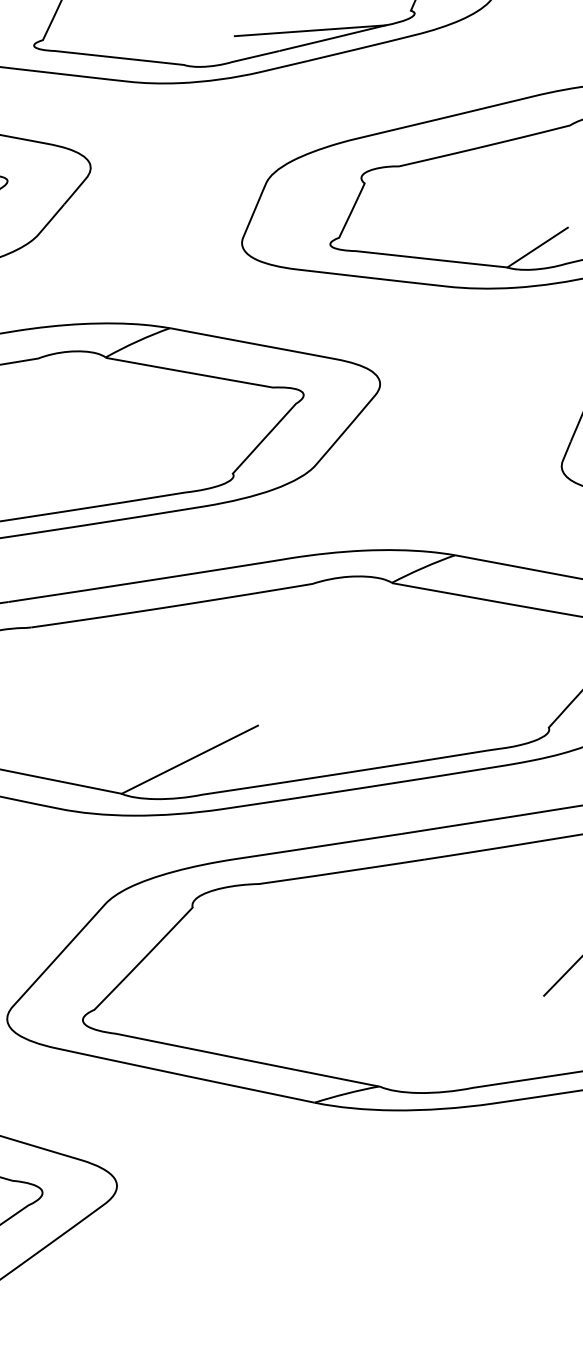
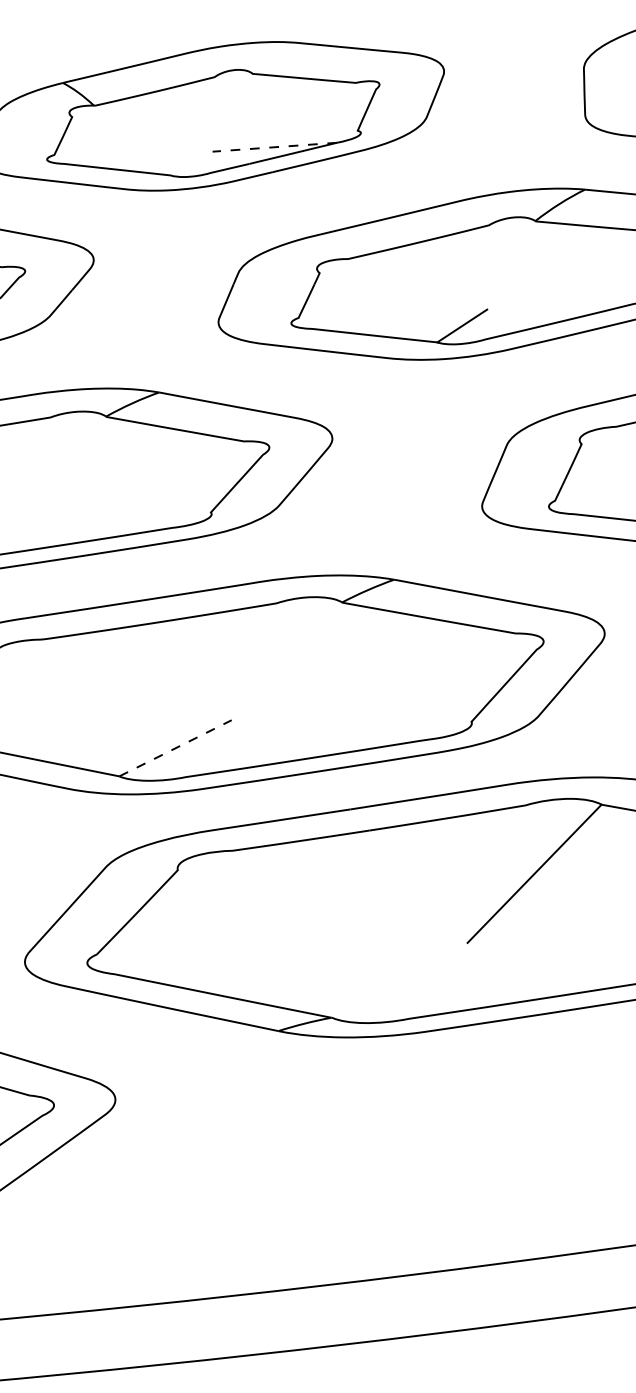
line: (309, 31) -> (274, 147), solid -> dashed
line: (189, 759) -> (175, 748), solid -> dashed

